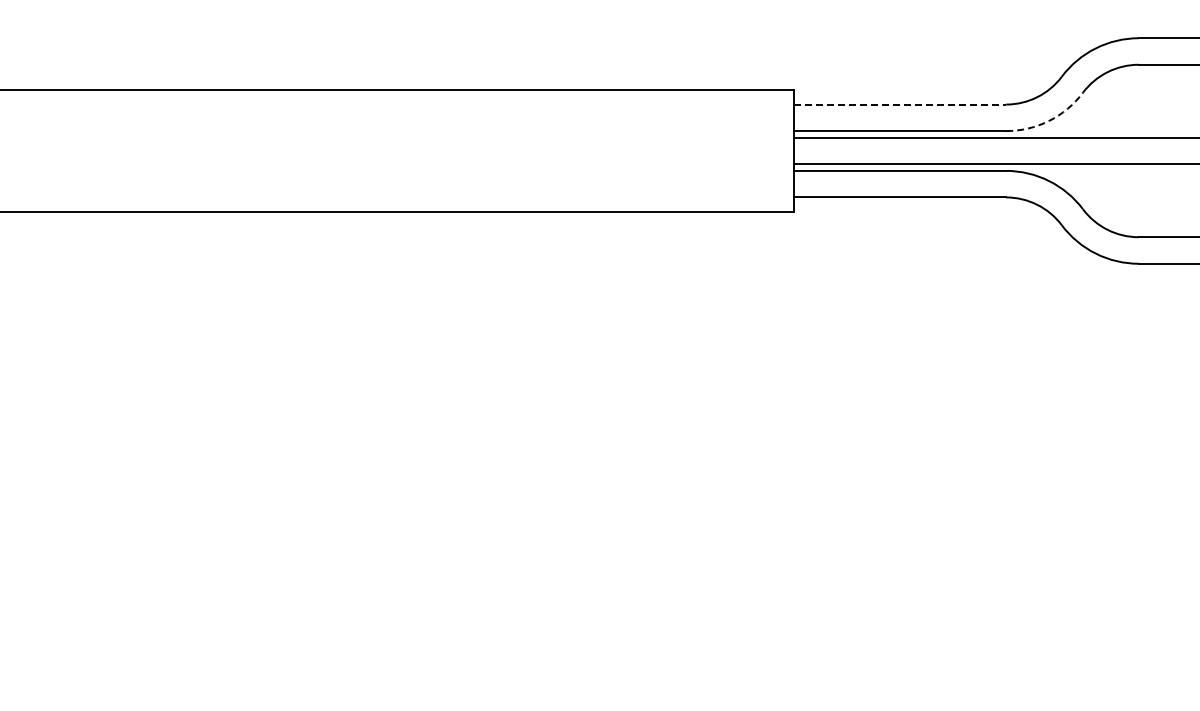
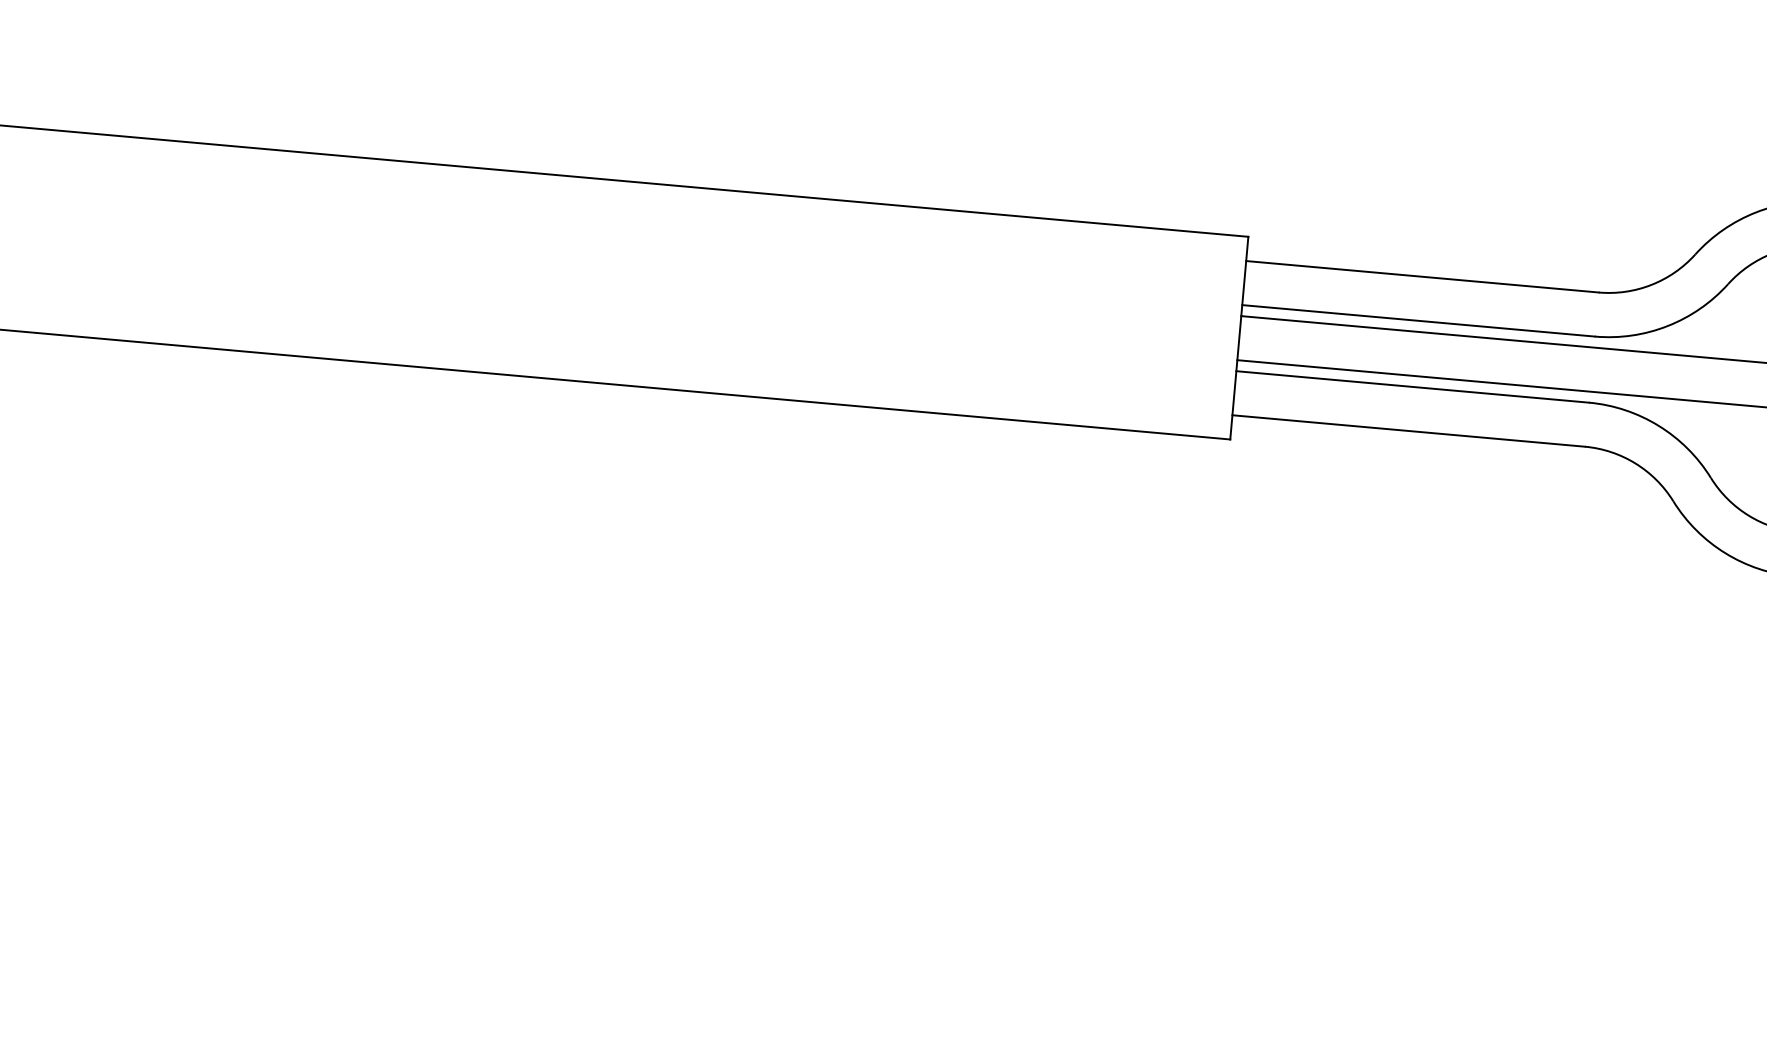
line: (900, 104) -> (1423, 276), dashed -> solid
arc: (1049, 120) -> (1668, 325), dashed -> solid

